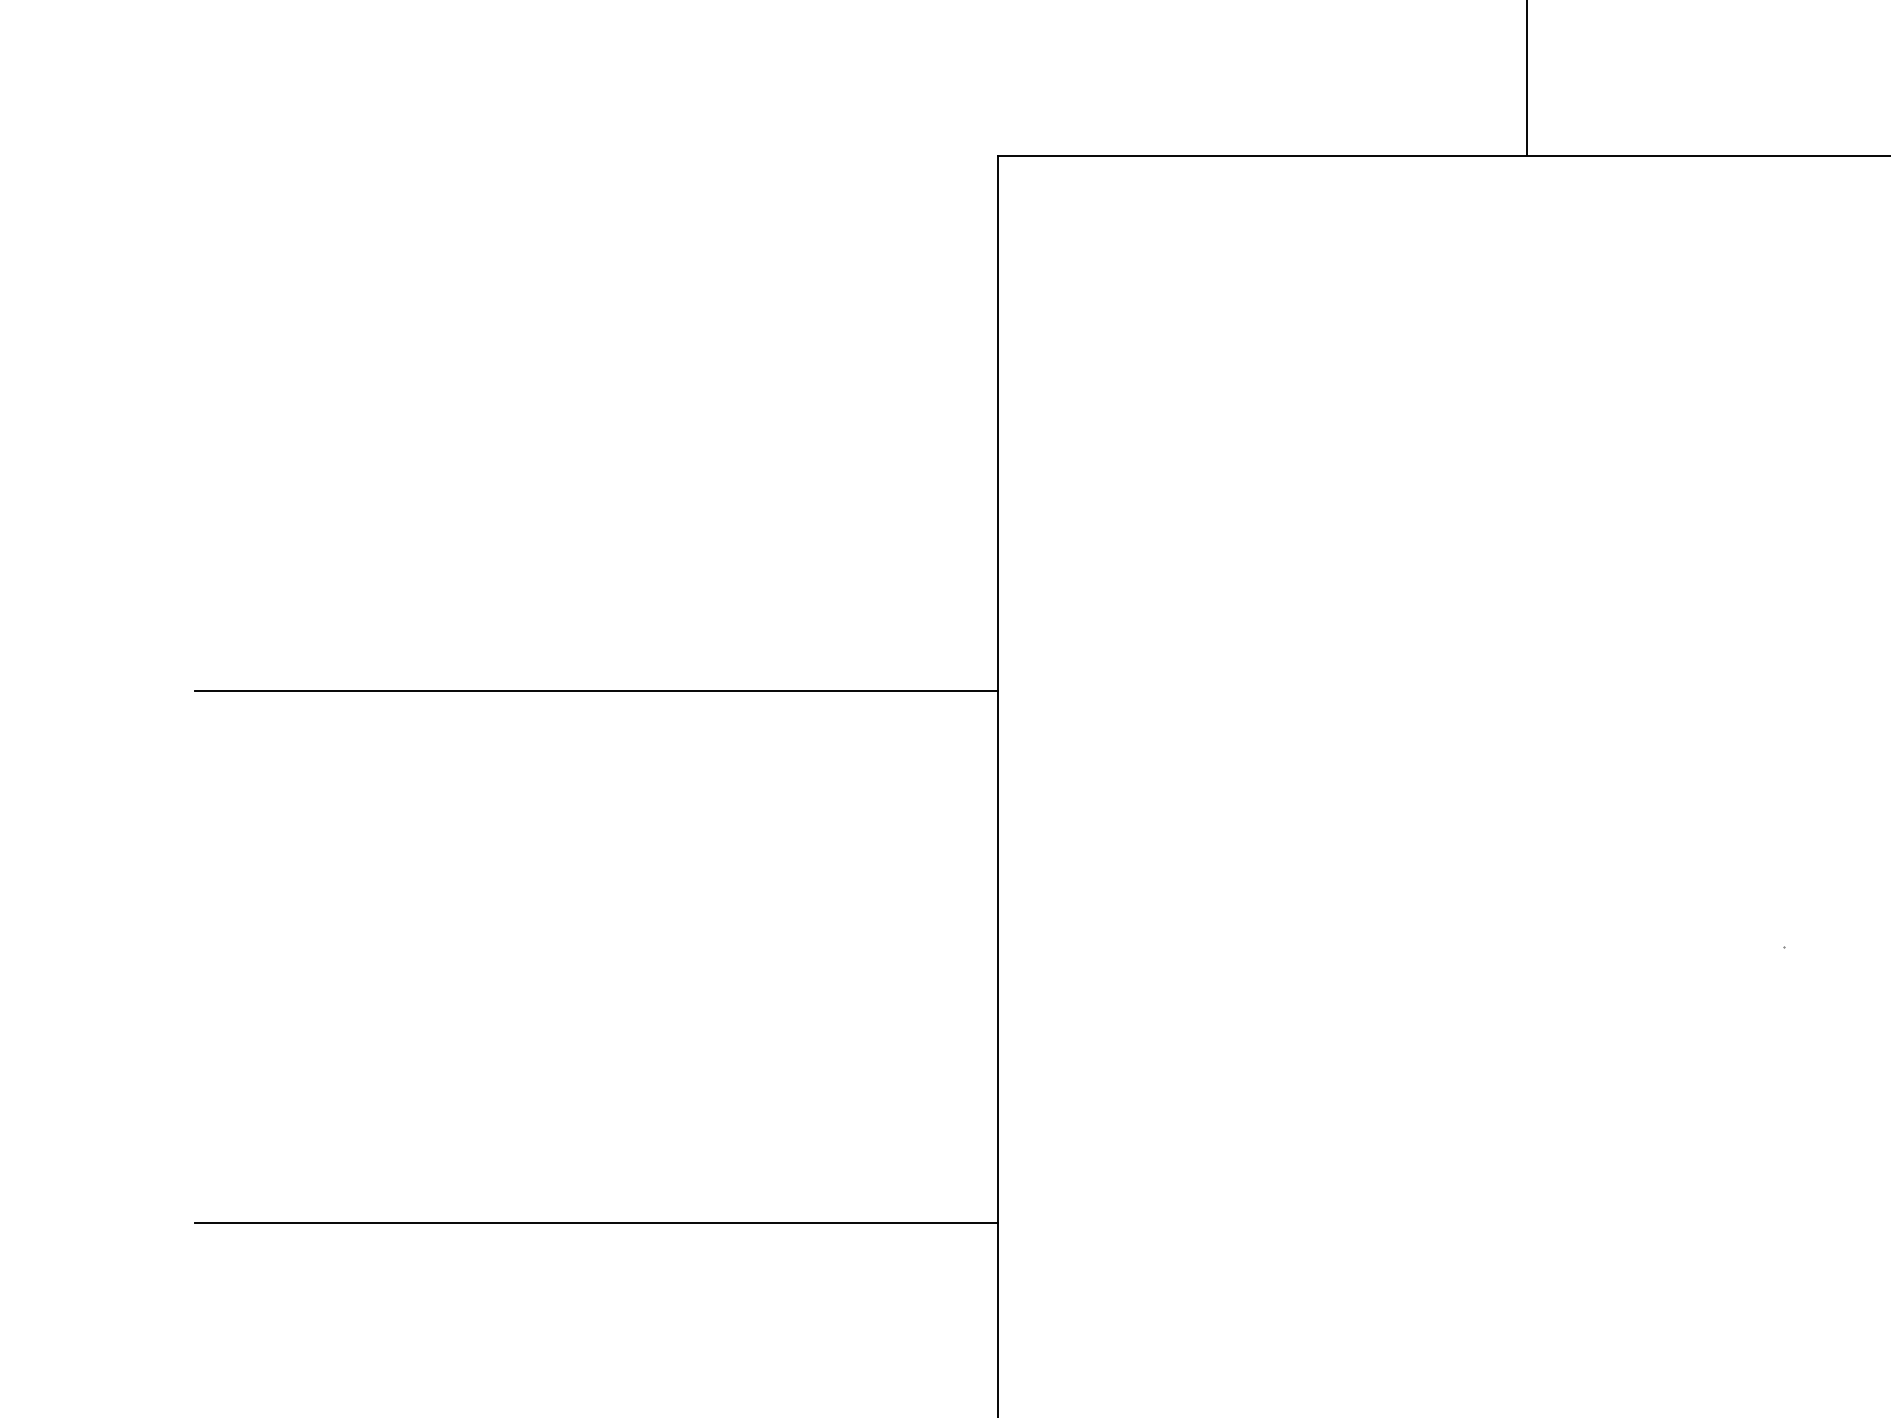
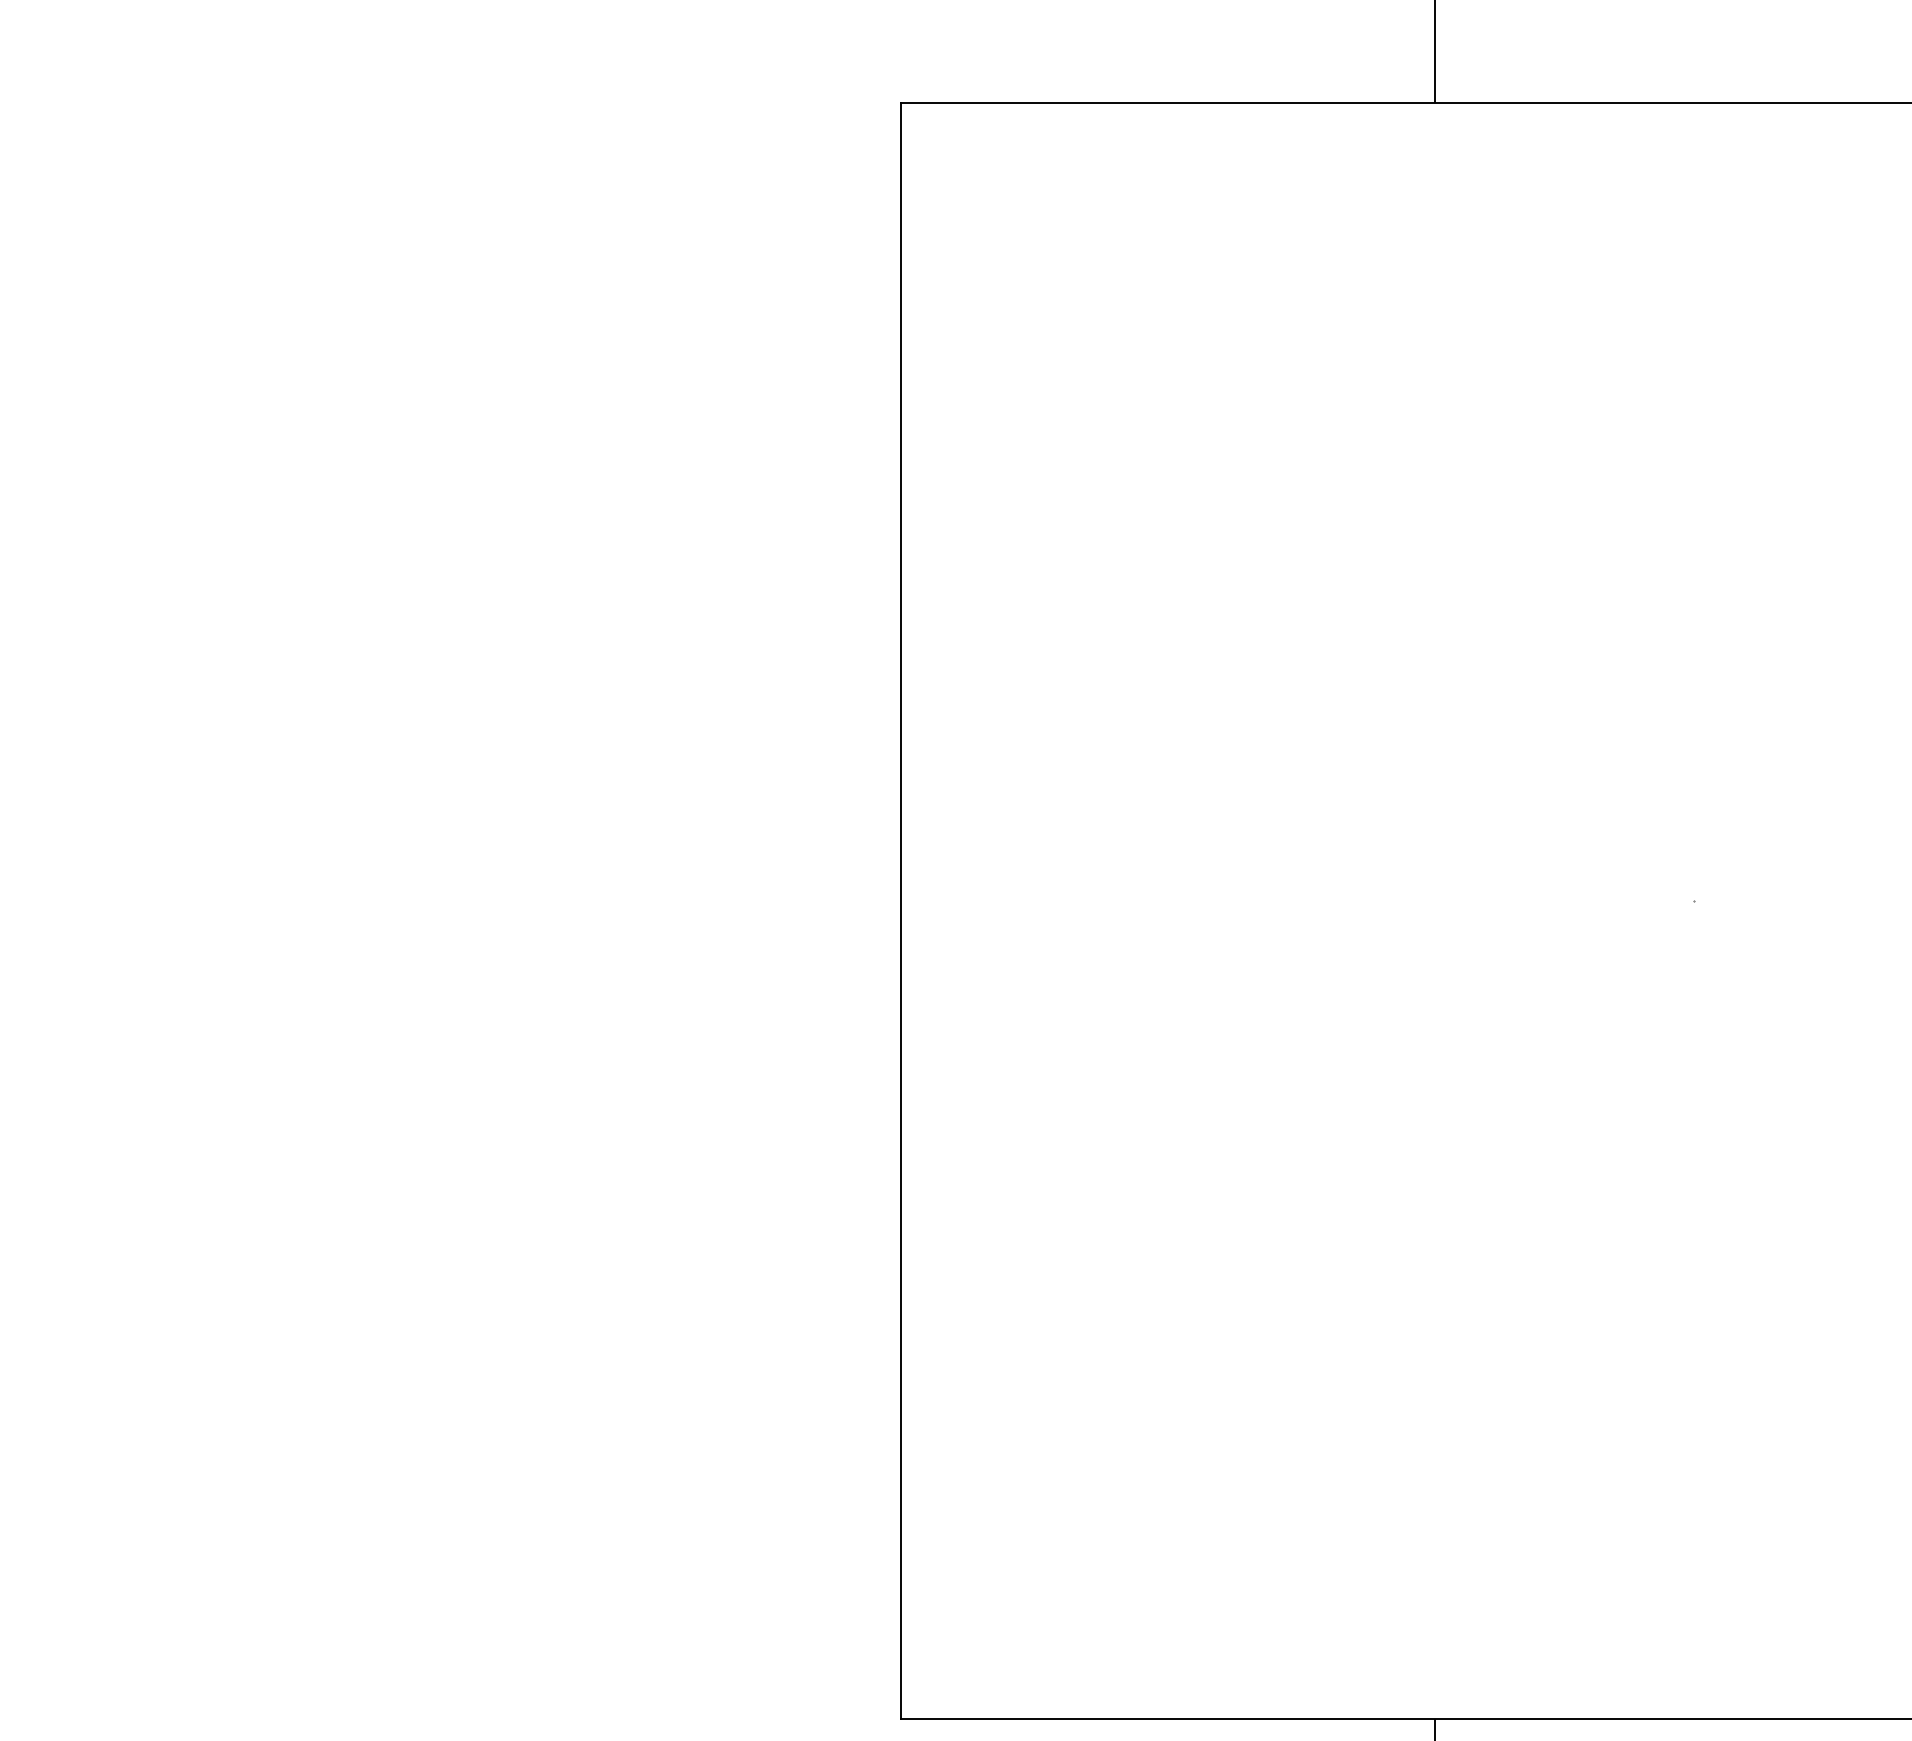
line: (596, 690) -> (496, 642), removed
line: (596, 1223) -> (496, 1179), removed

